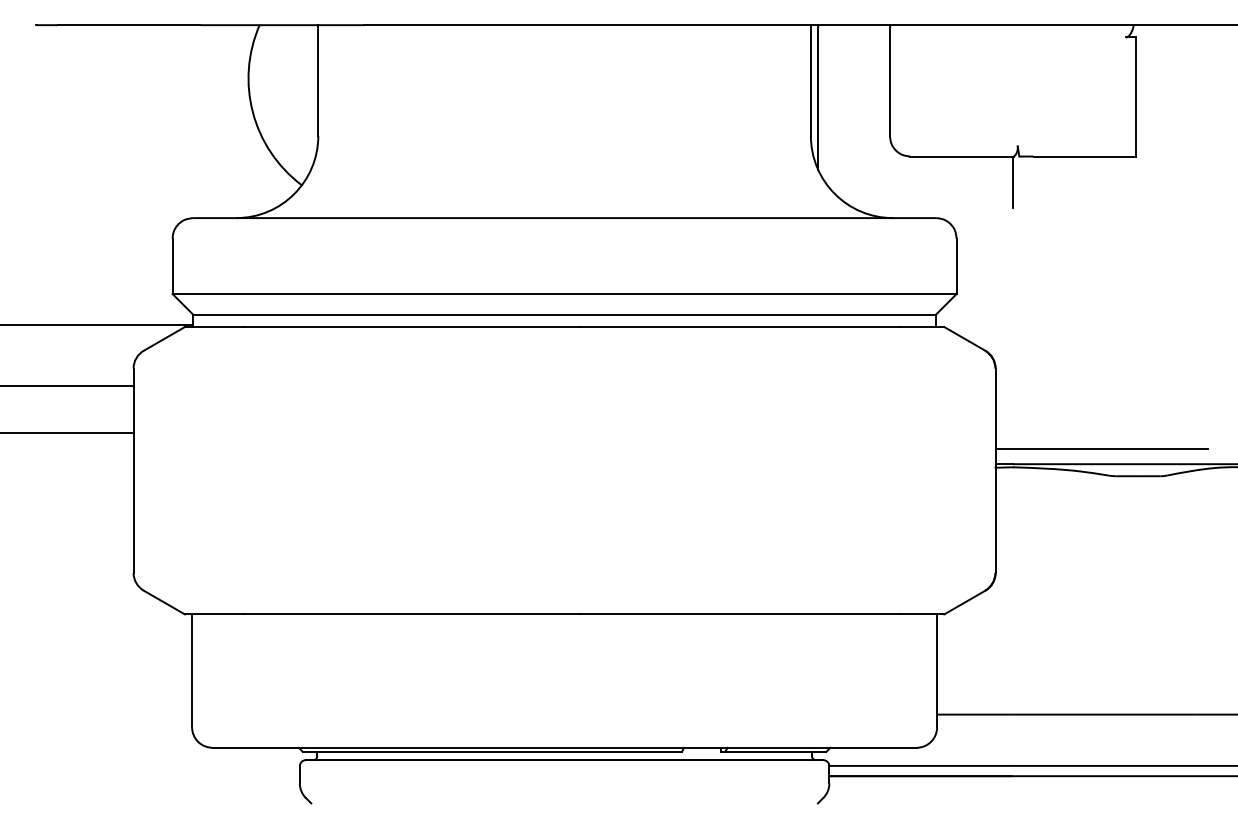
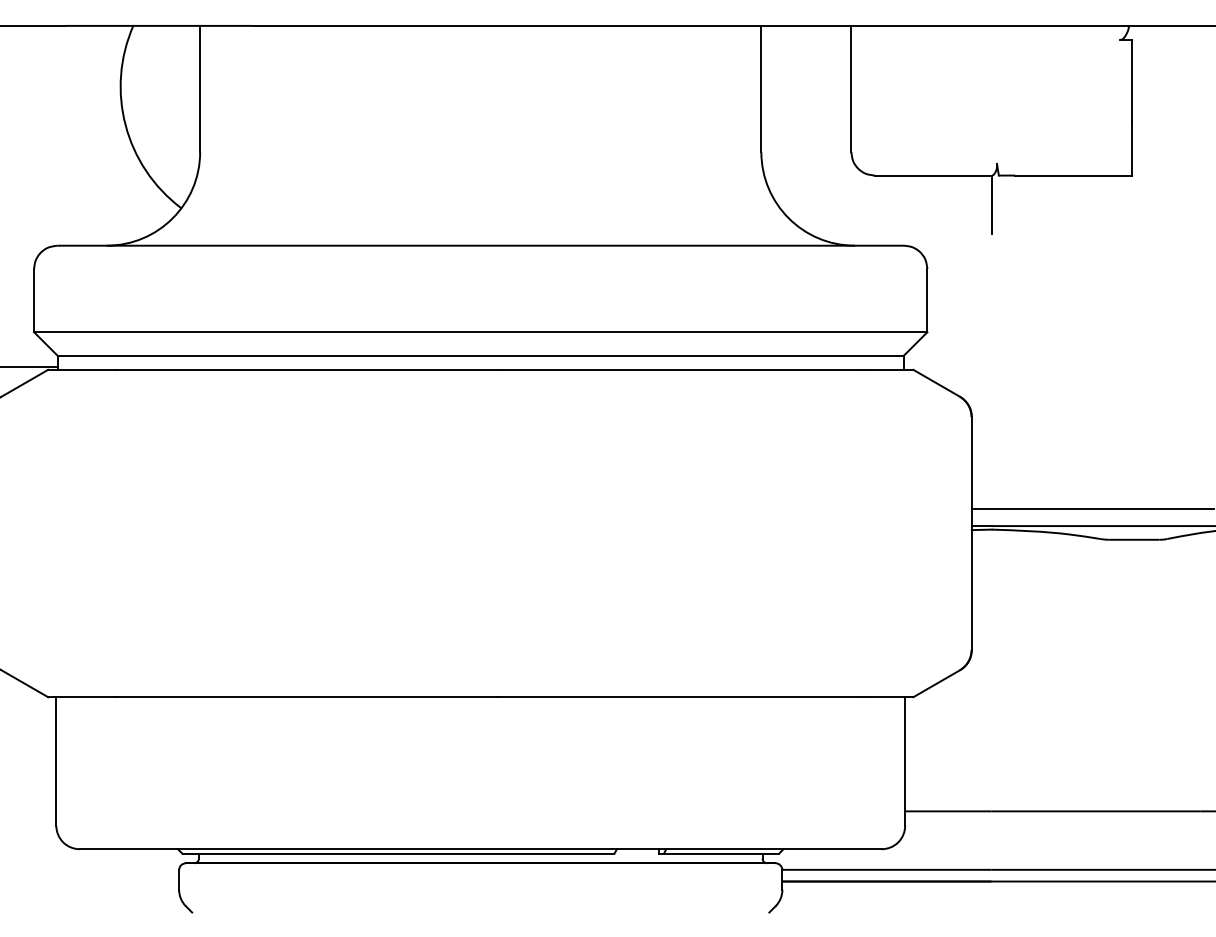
line: (818, 97) -> (770, 108), removed

